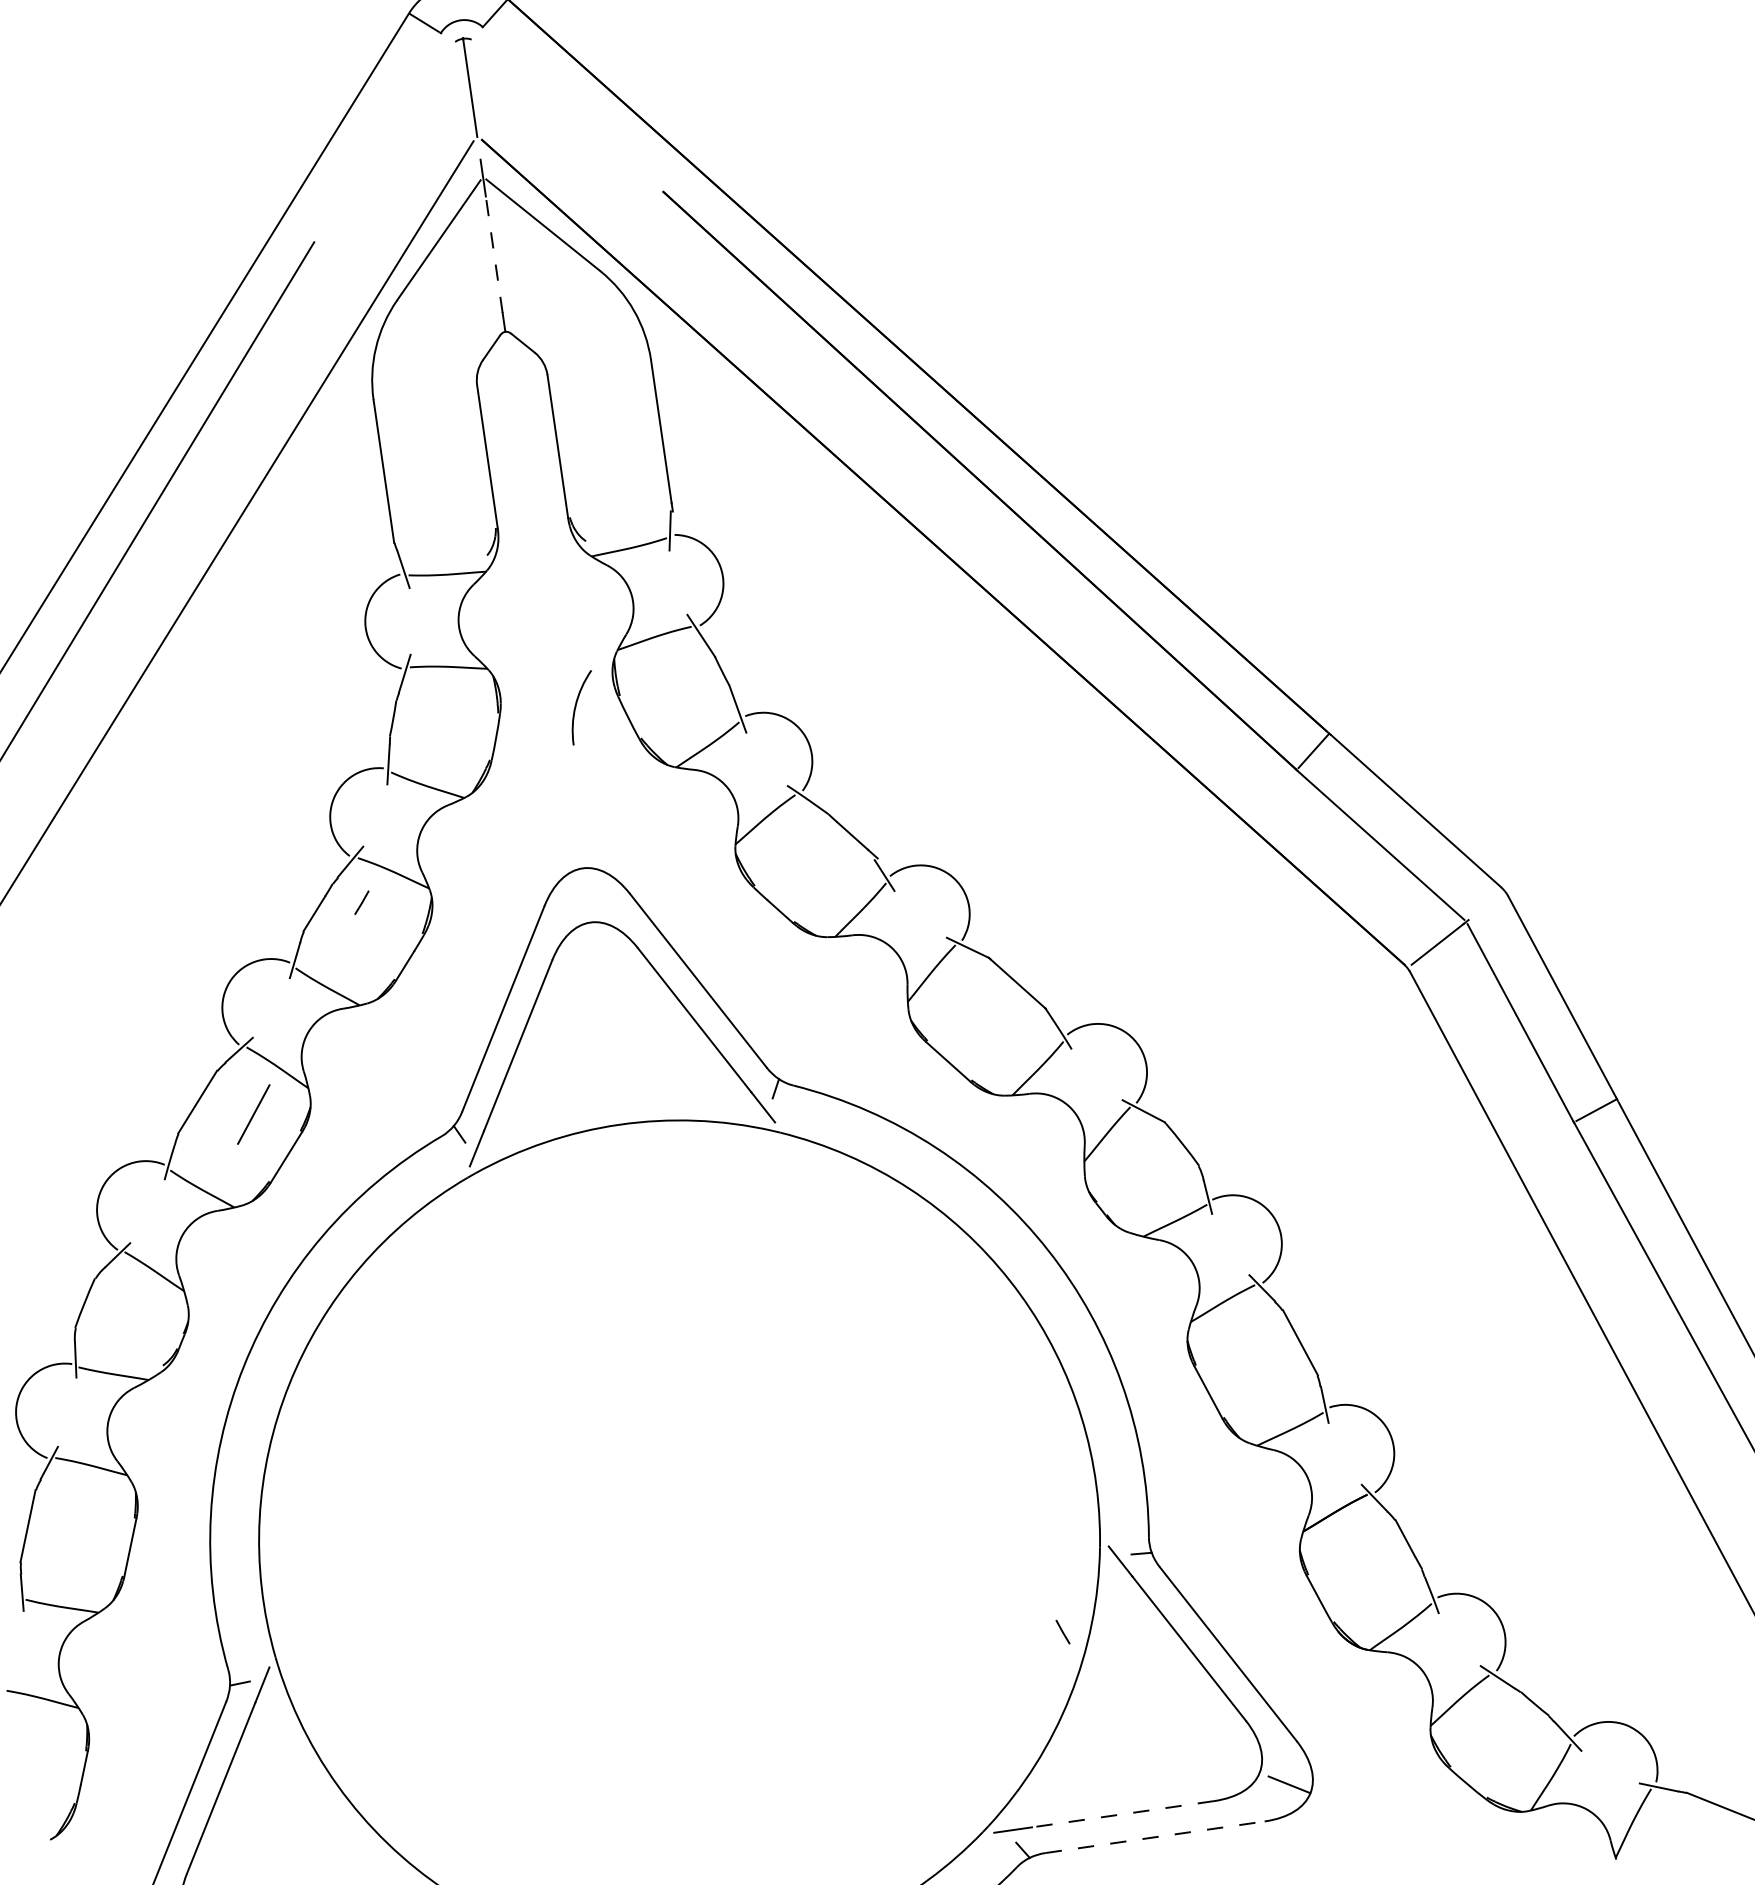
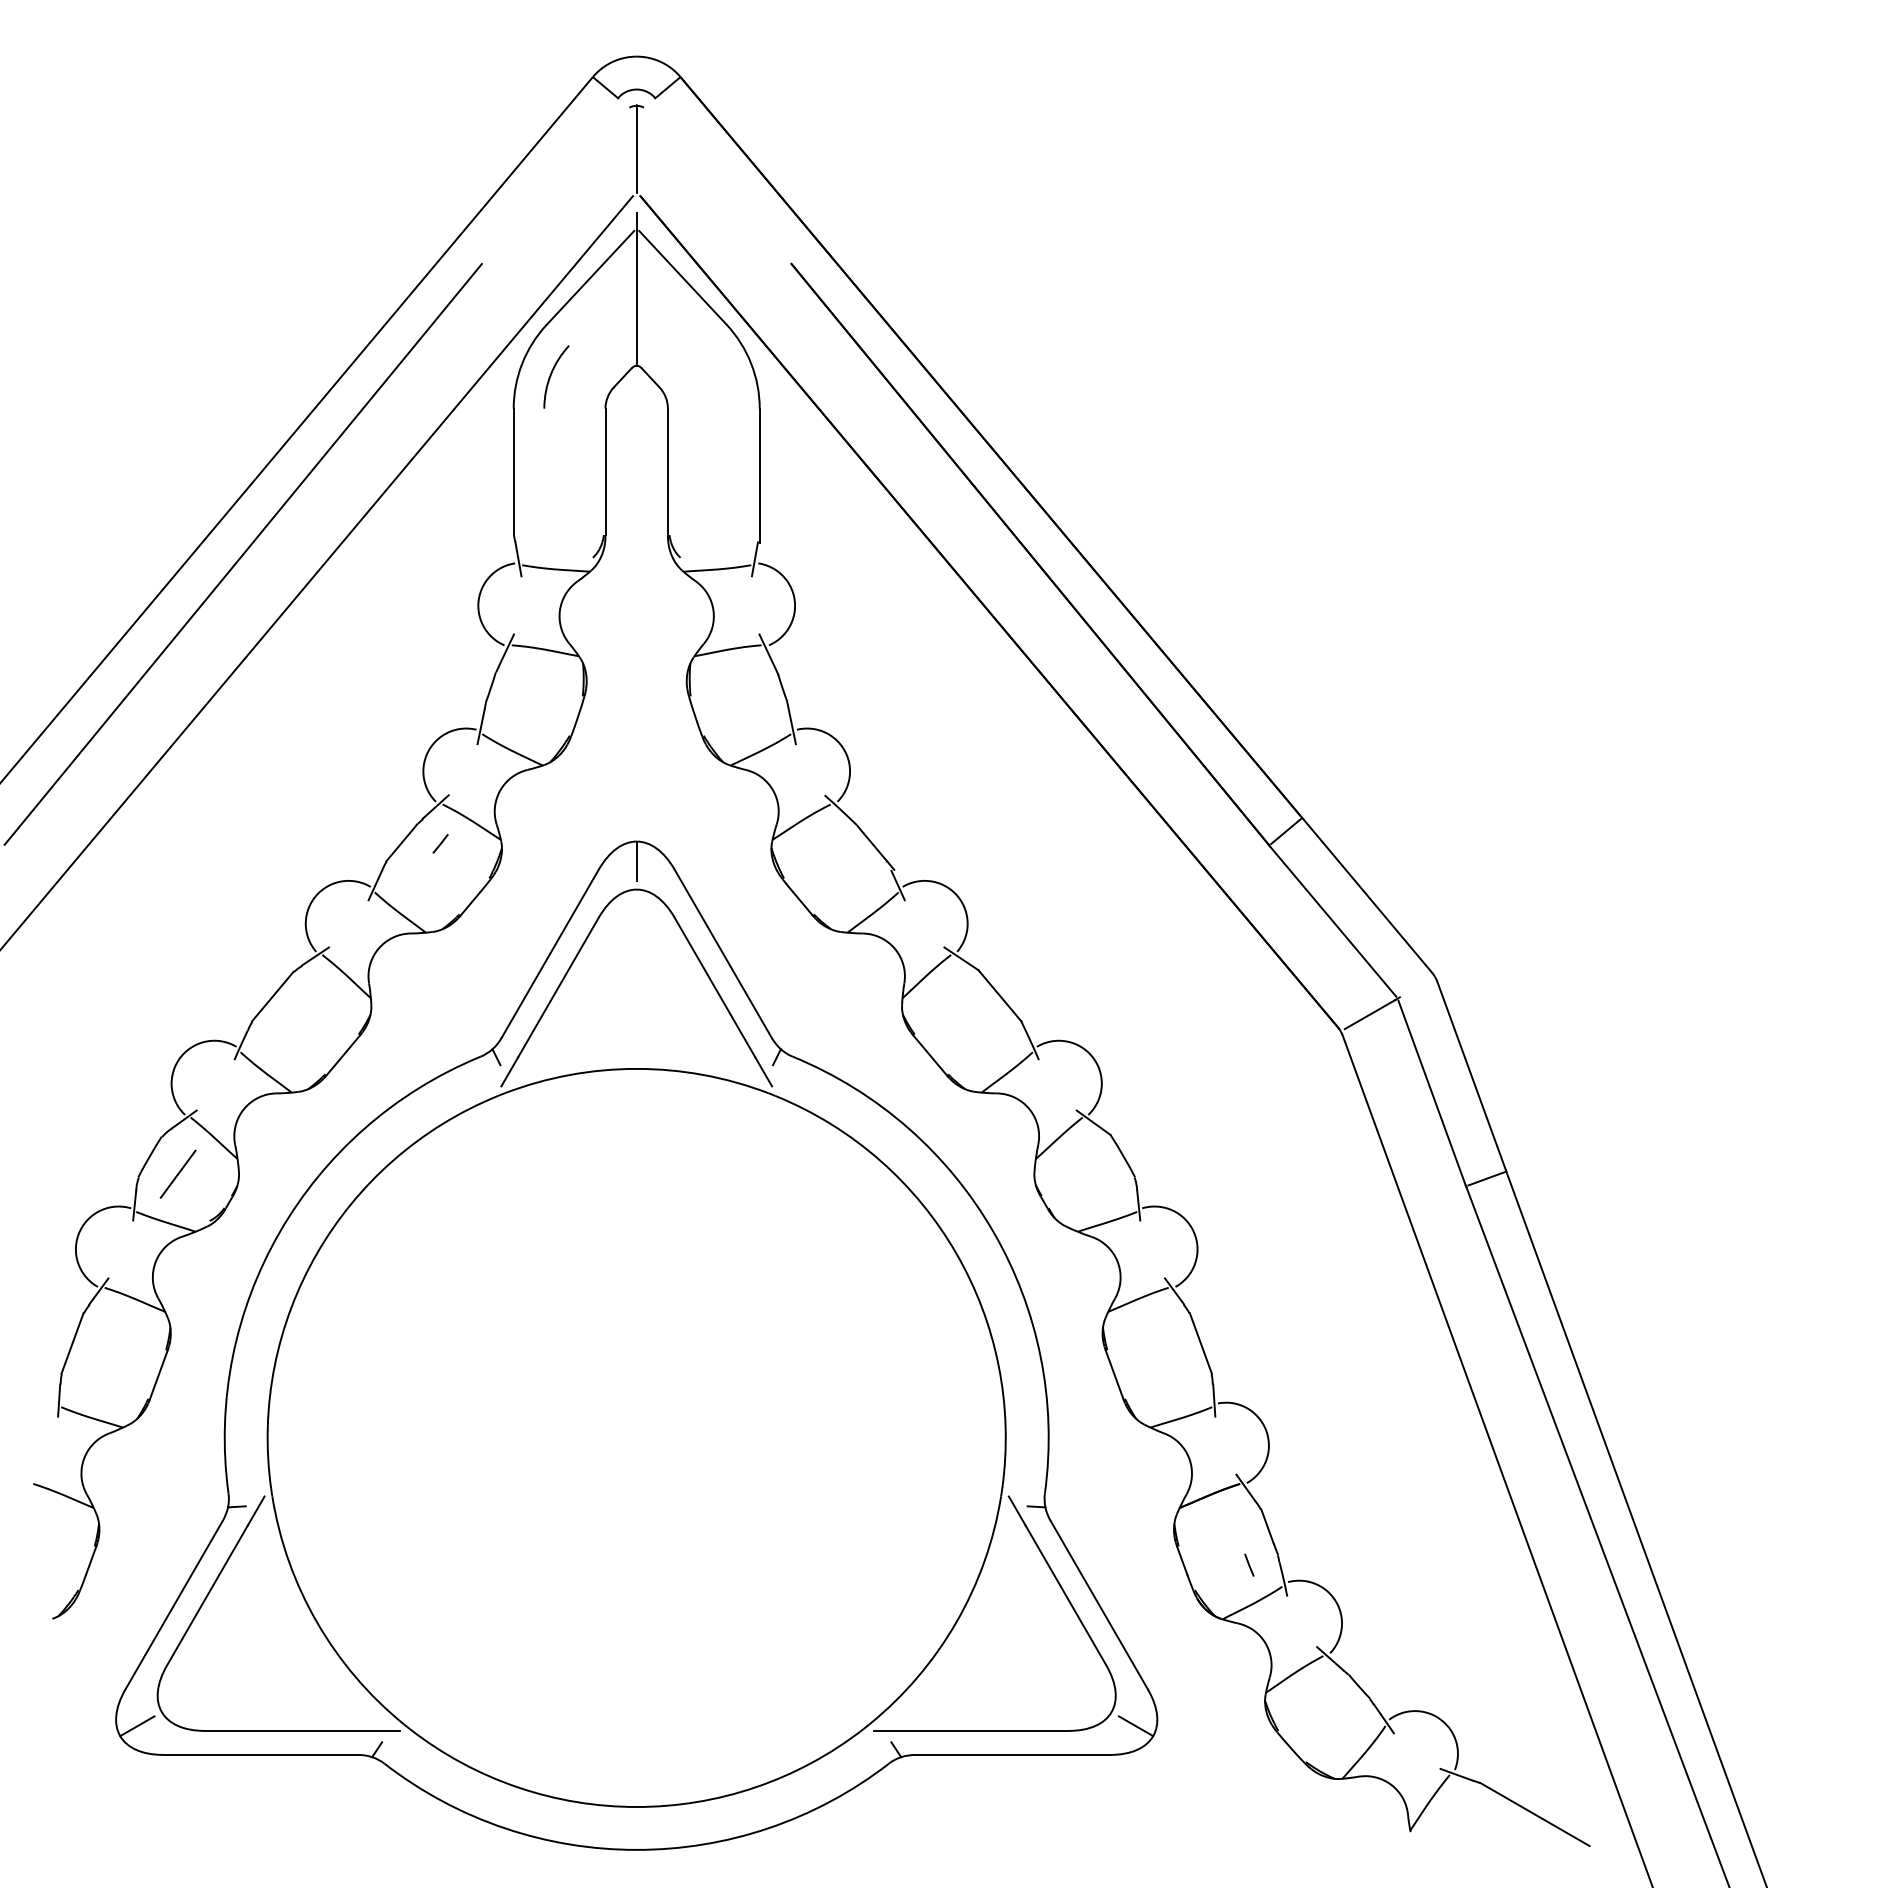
line: (494, 254) -> (636, 297), dashed -> solid
arc: (577, 704) -> (552, 373), moved
line: (585, 890) -> (636, 861), added
line: (252, 1113) -> (177, 1173), moved
line: (1063, 1631) -> (1249, 1564), moved
line: (1122, 1813) -> (987, 1730), dashed -> solid
line: (1155, 1836) -> (1013, 1754), dashed -> solid

